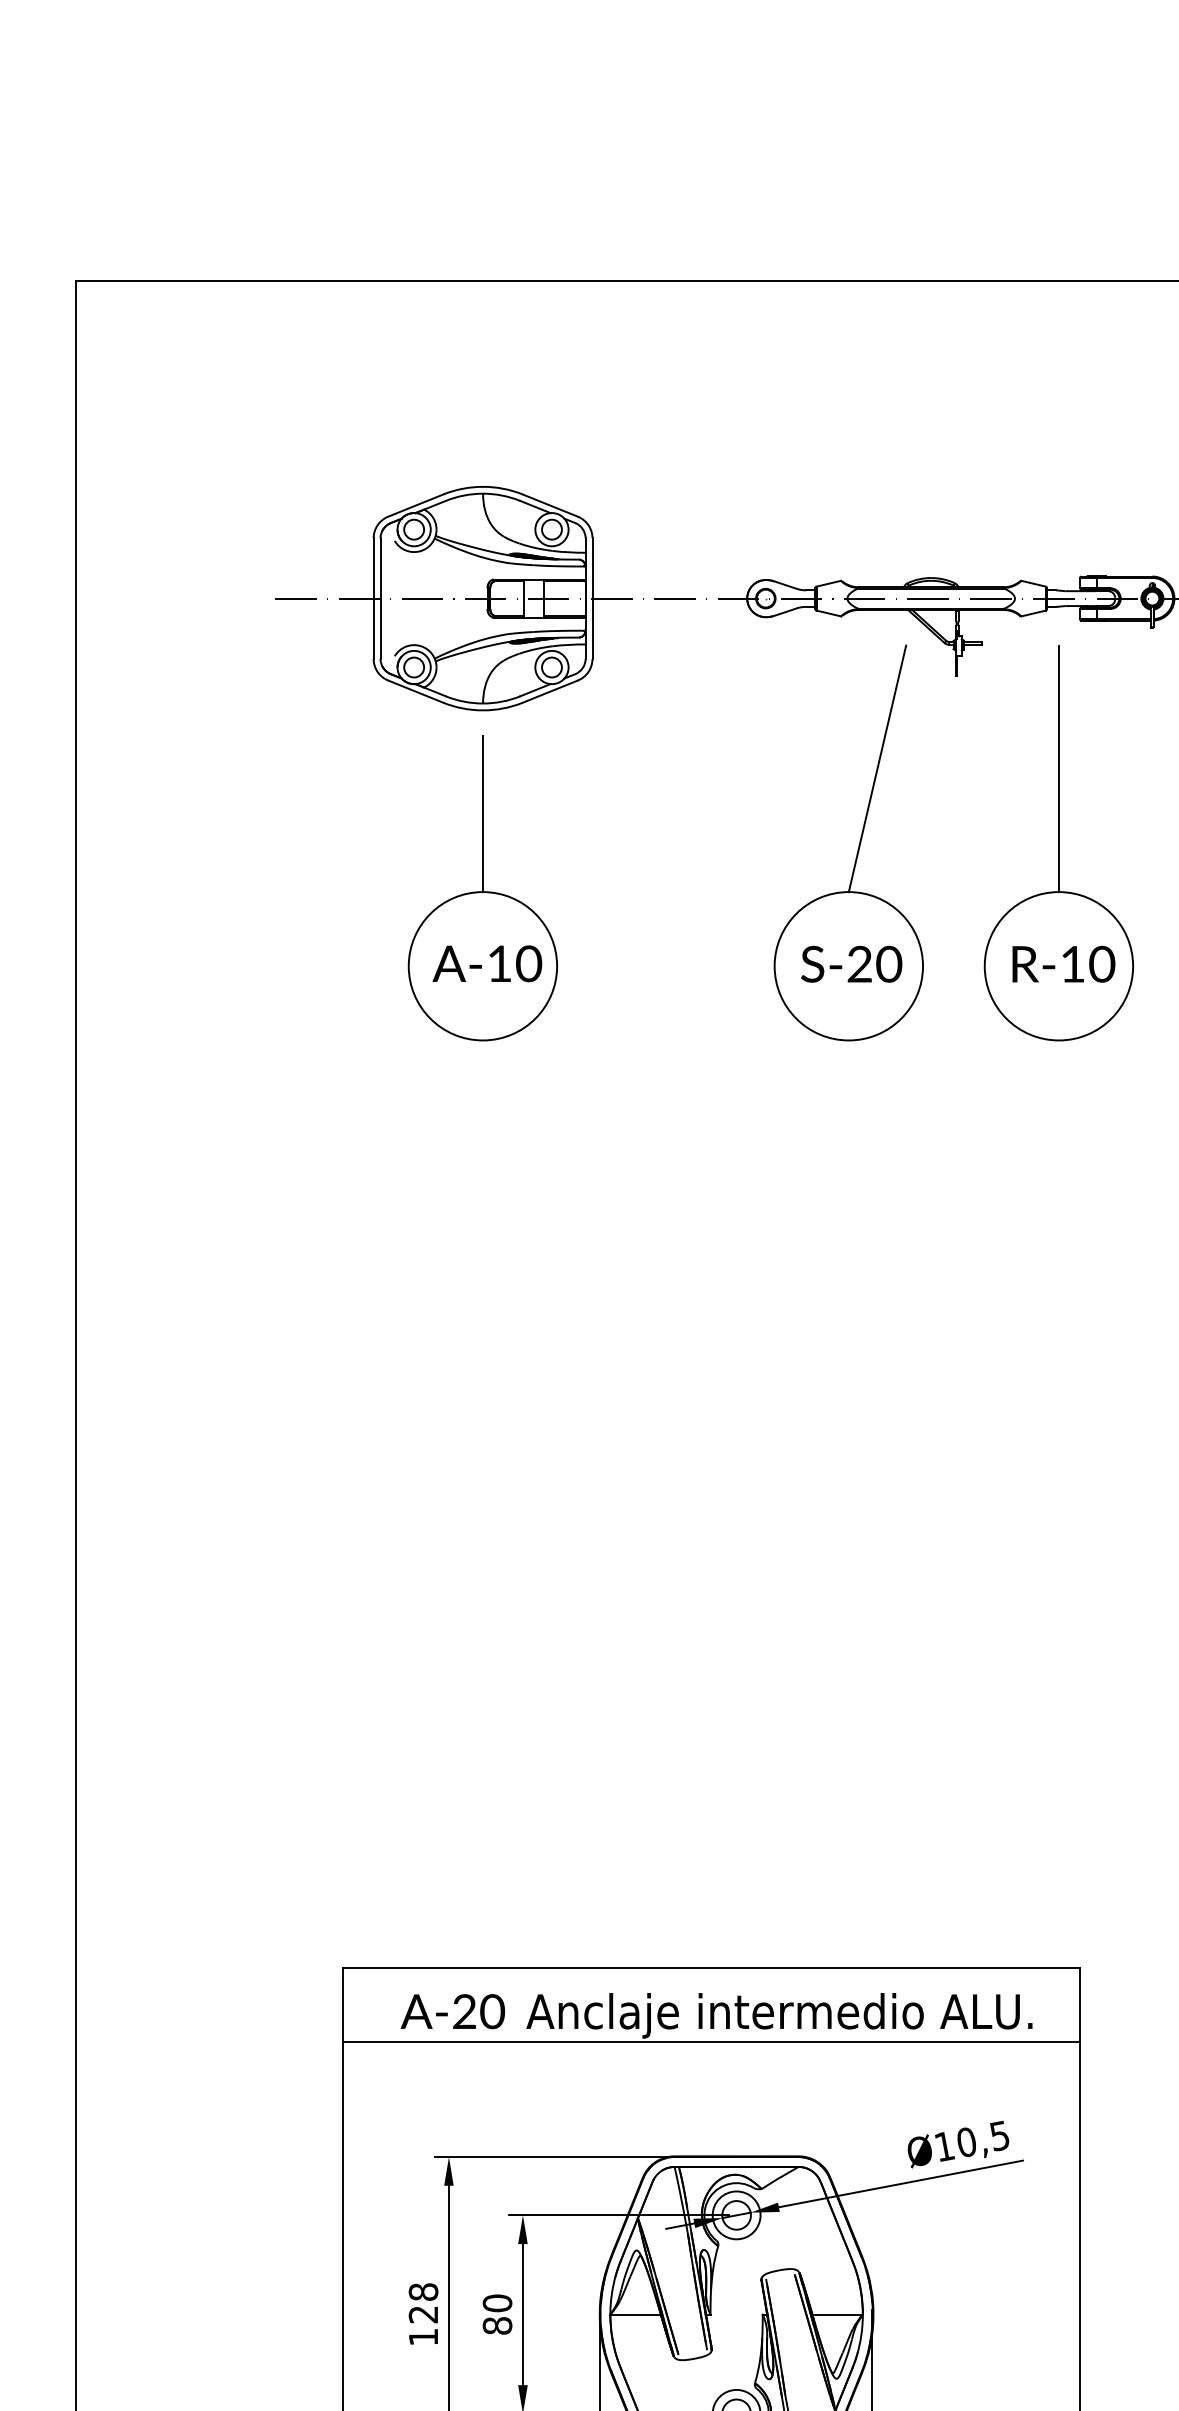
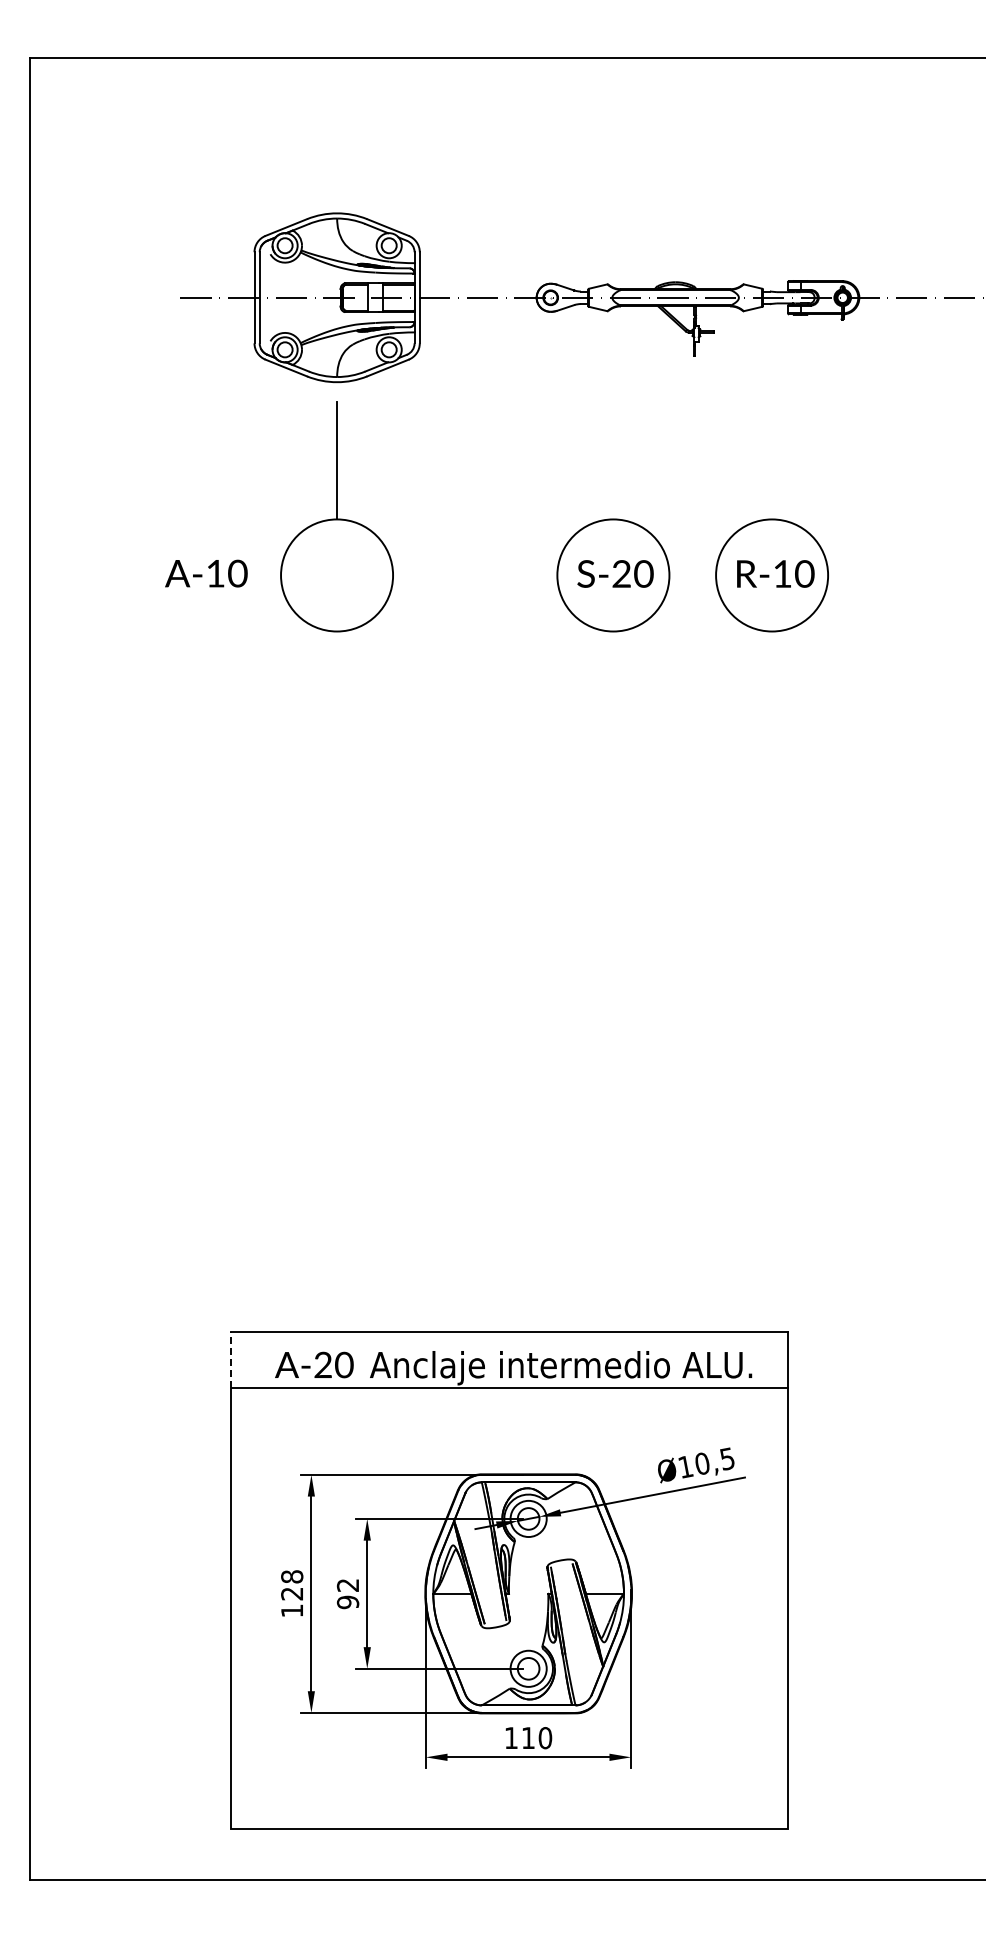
line: (876, 769) -> (634, 426), removed
line: (1059, 769) -> (772, 426), removed
text: (487, 963) -> (206, 573), moved
line: (343, 2005) -> (231, 1360), solid -> dashed
text: (496, 2314) -> (347, 1593), 80 -> 92

